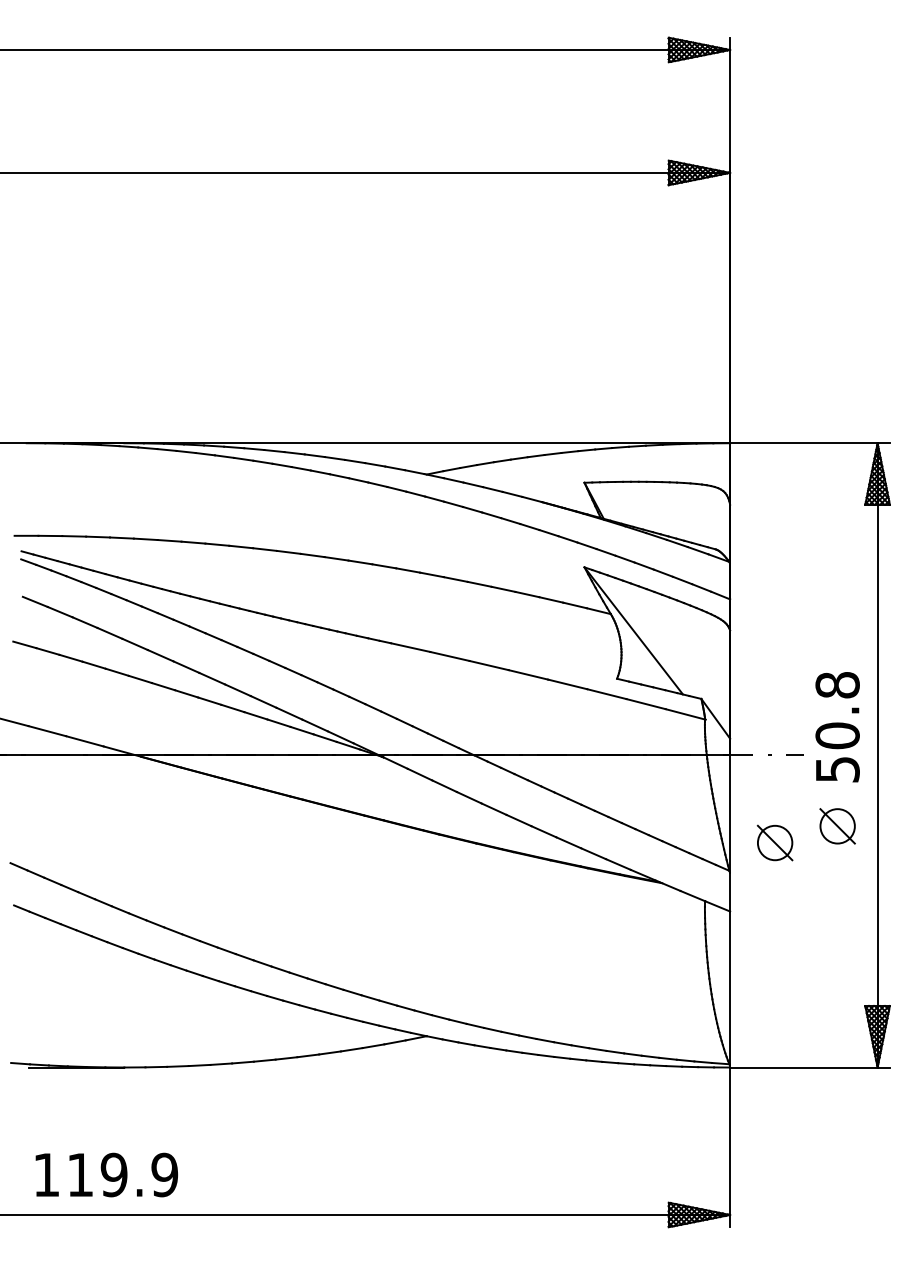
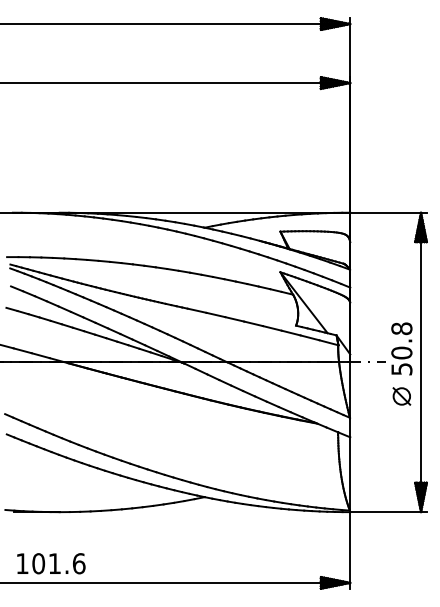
part: (774, 843) -> (371, 404), removed
text: (121, 1174) -> (58, 563), 119.9 -> 101.6

